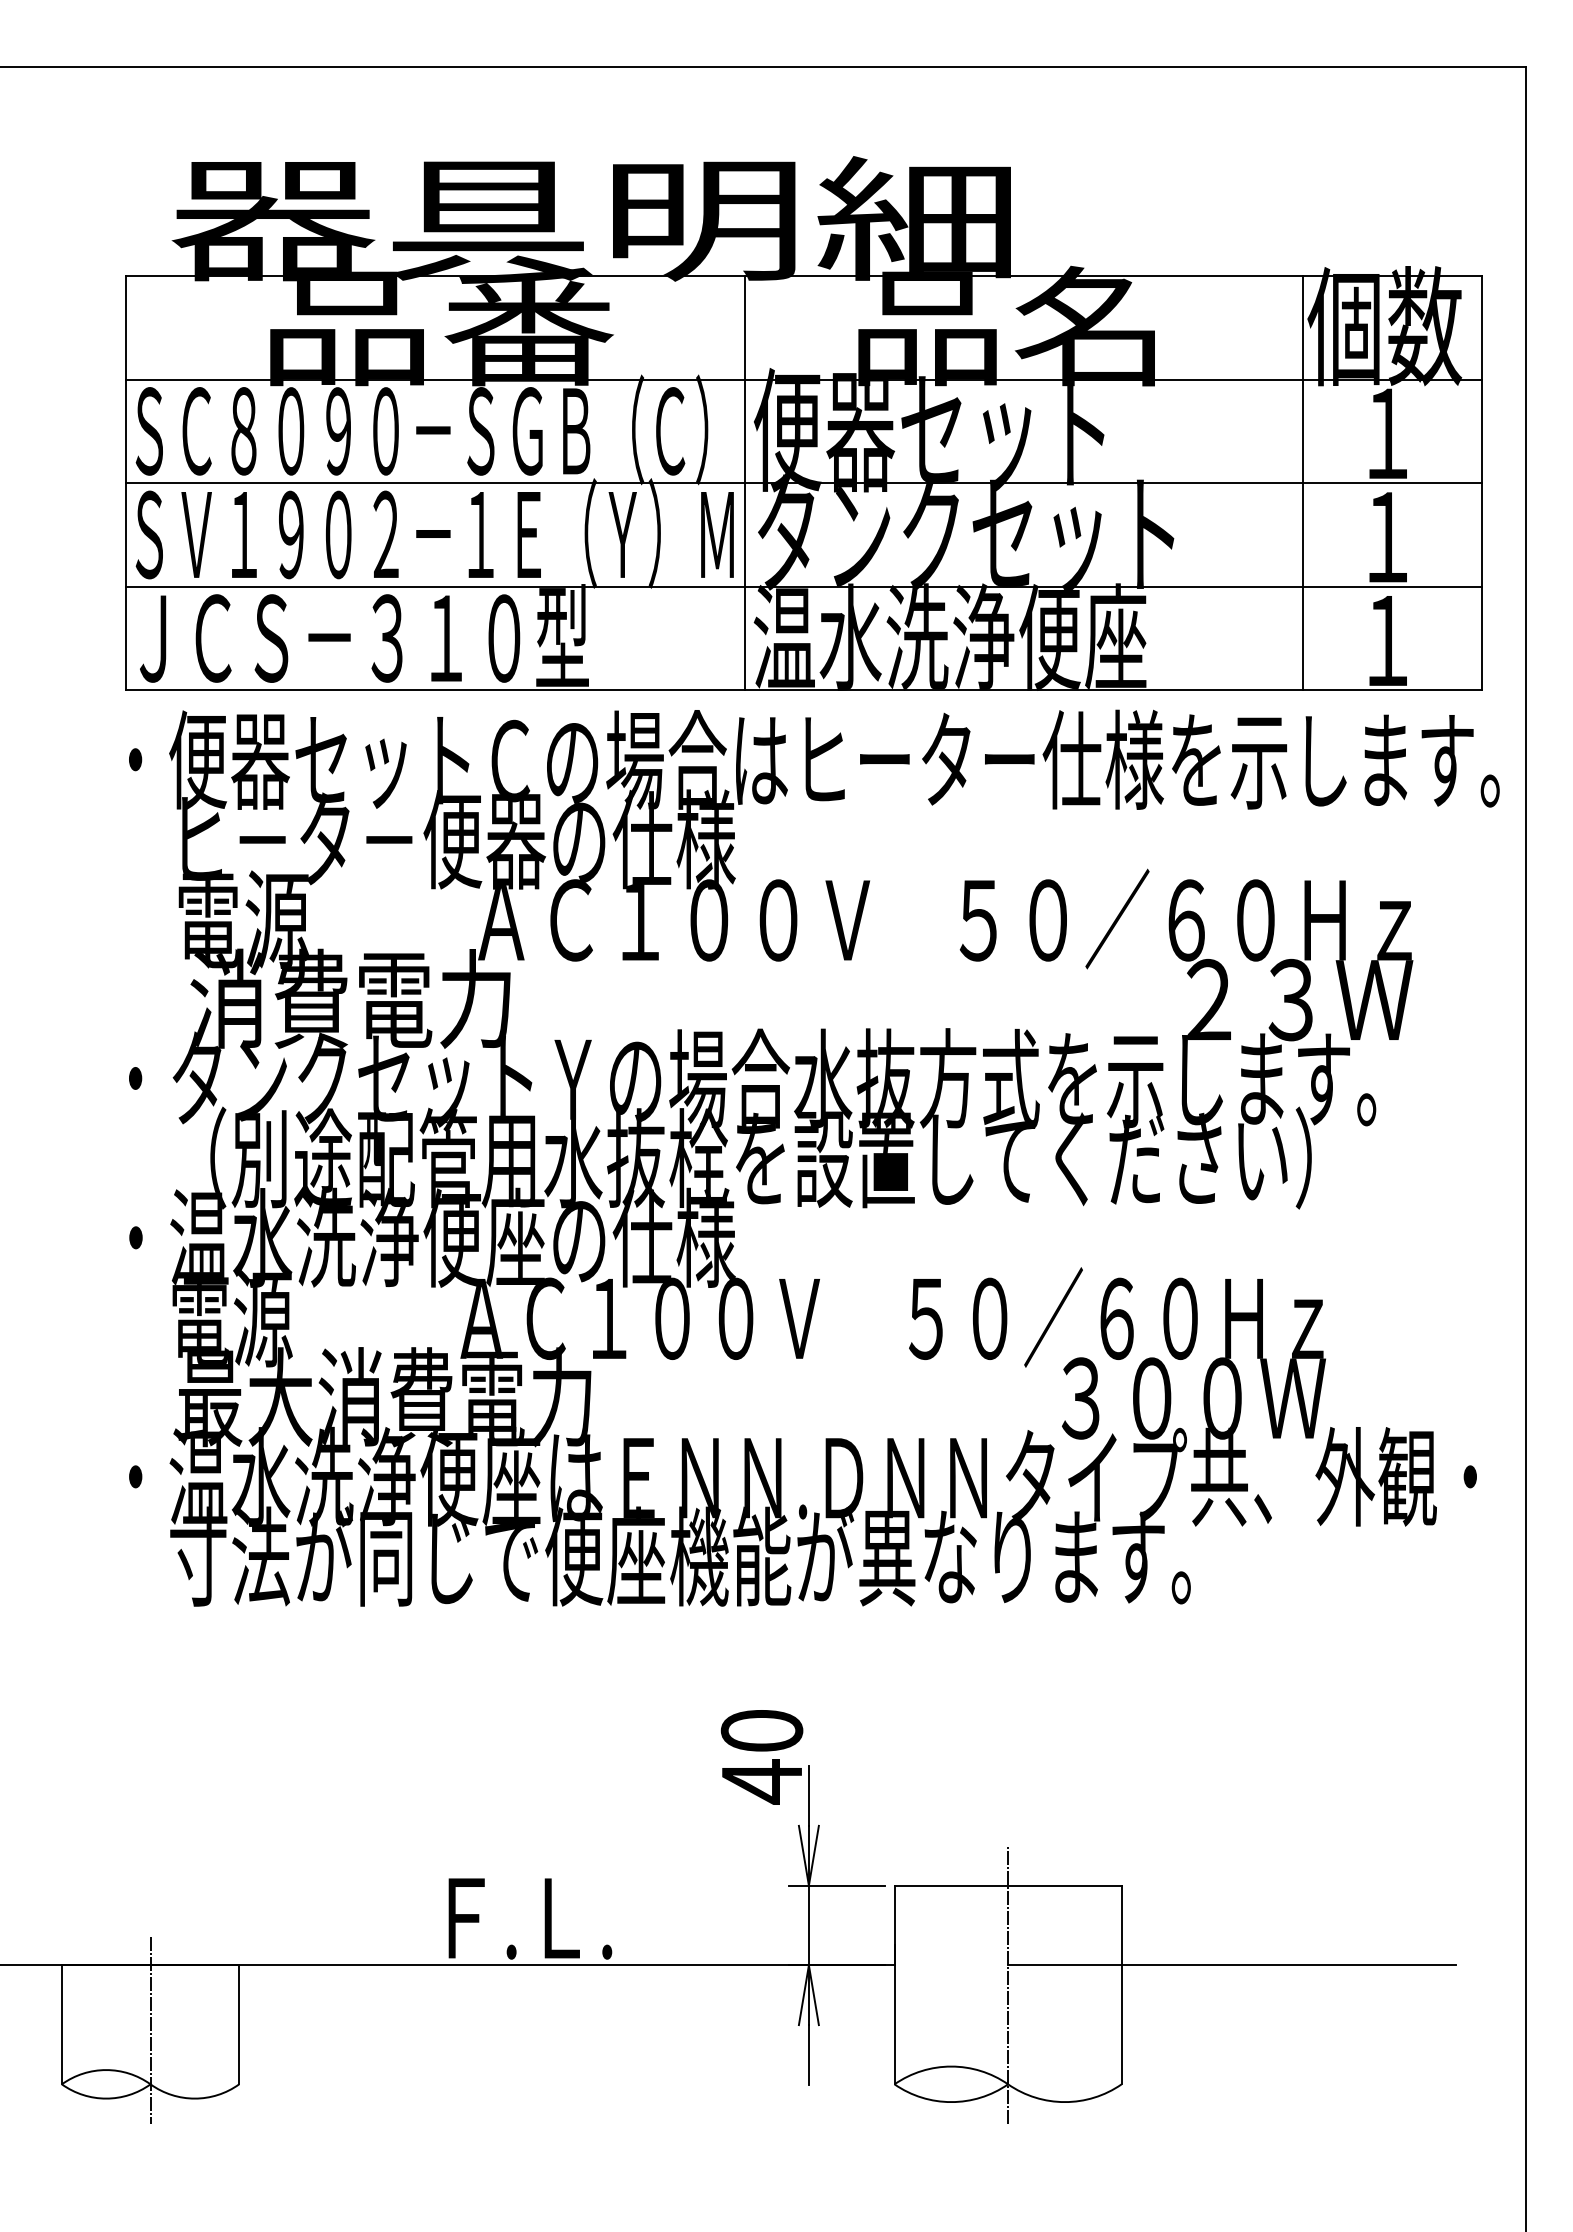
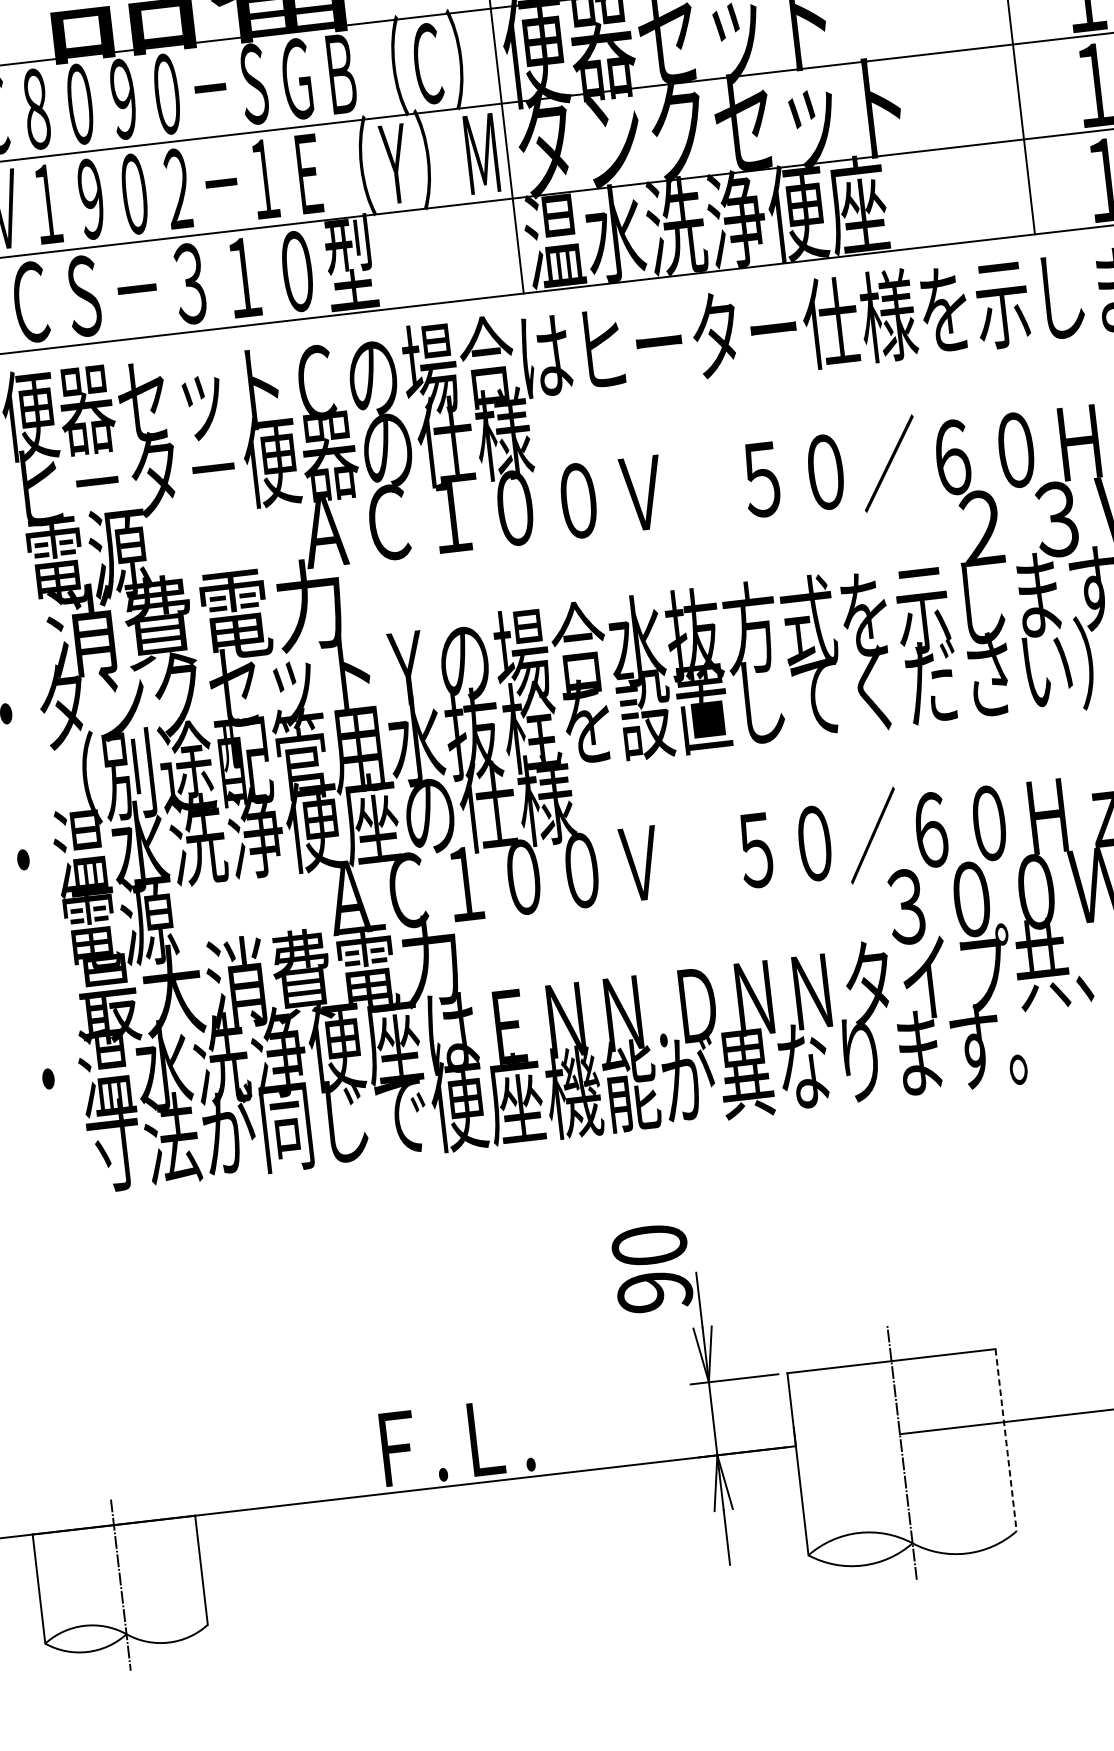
text: (761, 1781) -> (654, 1291), 40 -> 90
line: (1121, 1985) -> (1006, 1440), solid -> dashed

